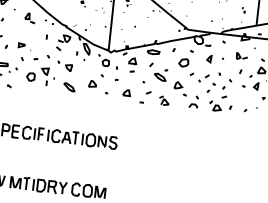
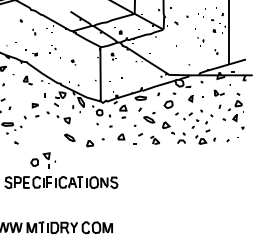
curve: (20, 45) -> (34, 105), moved
part: (39, 75) -> (42, 160), moved
part: (92, 83) -> (89, 143), moved

